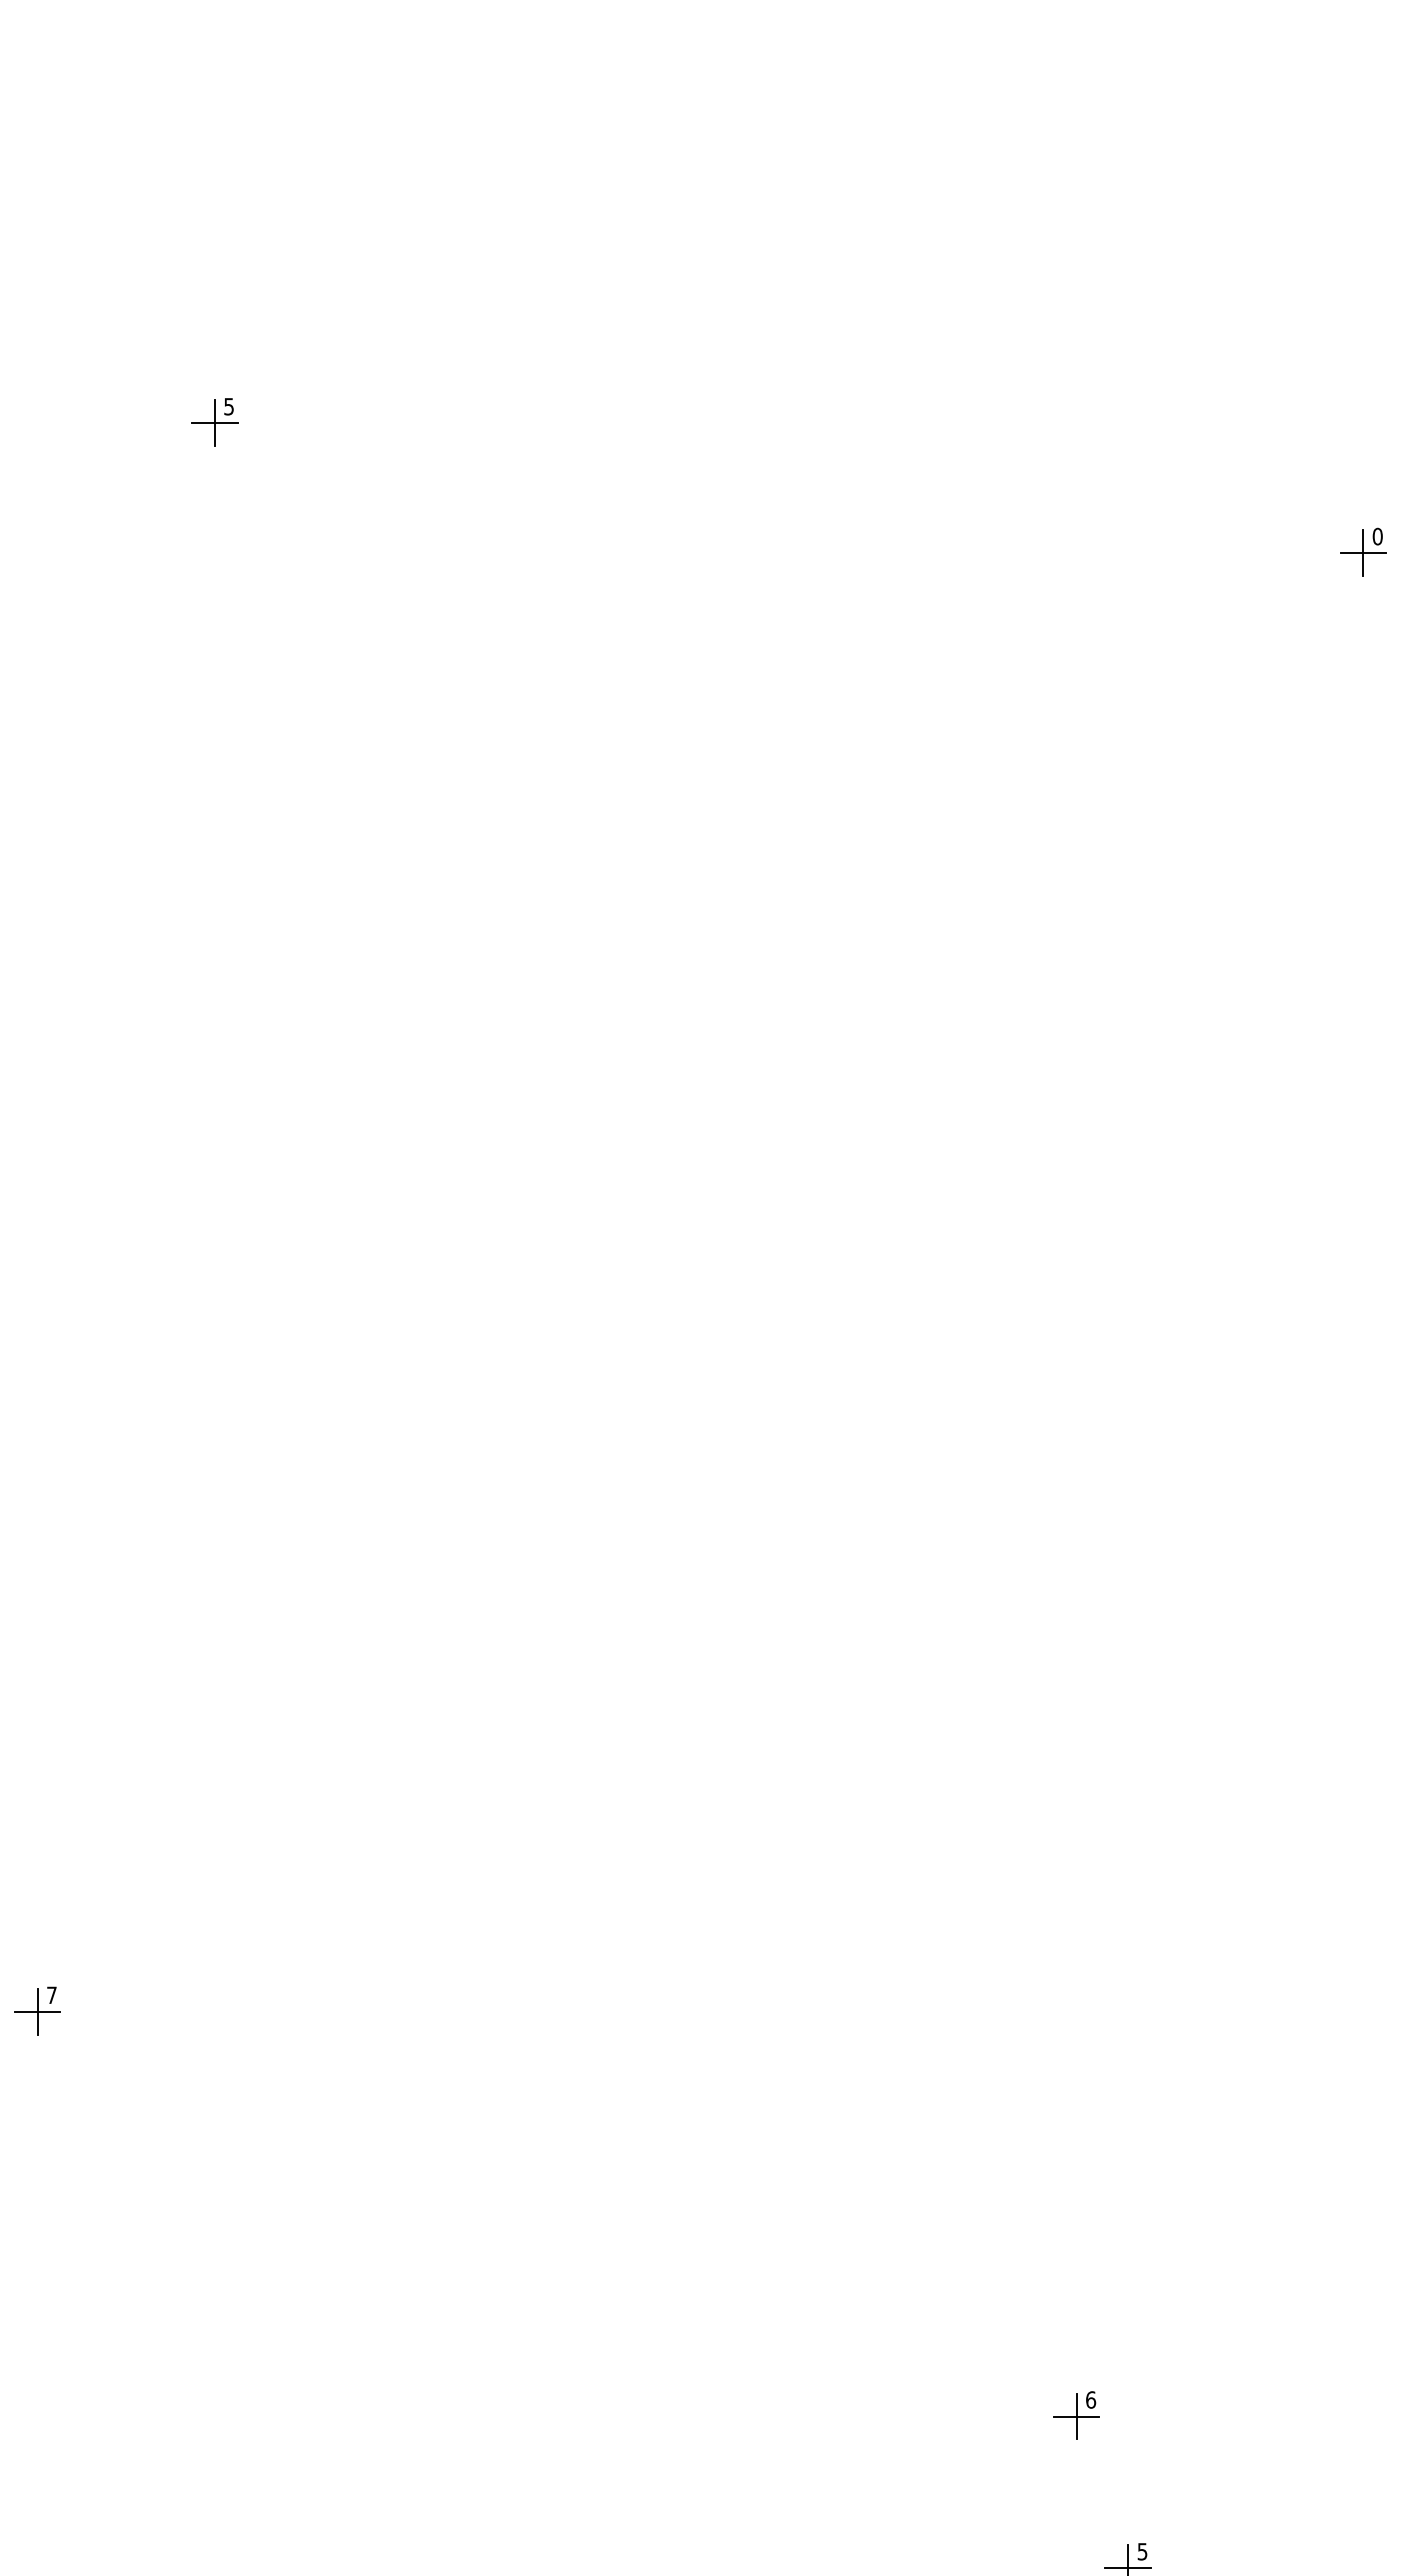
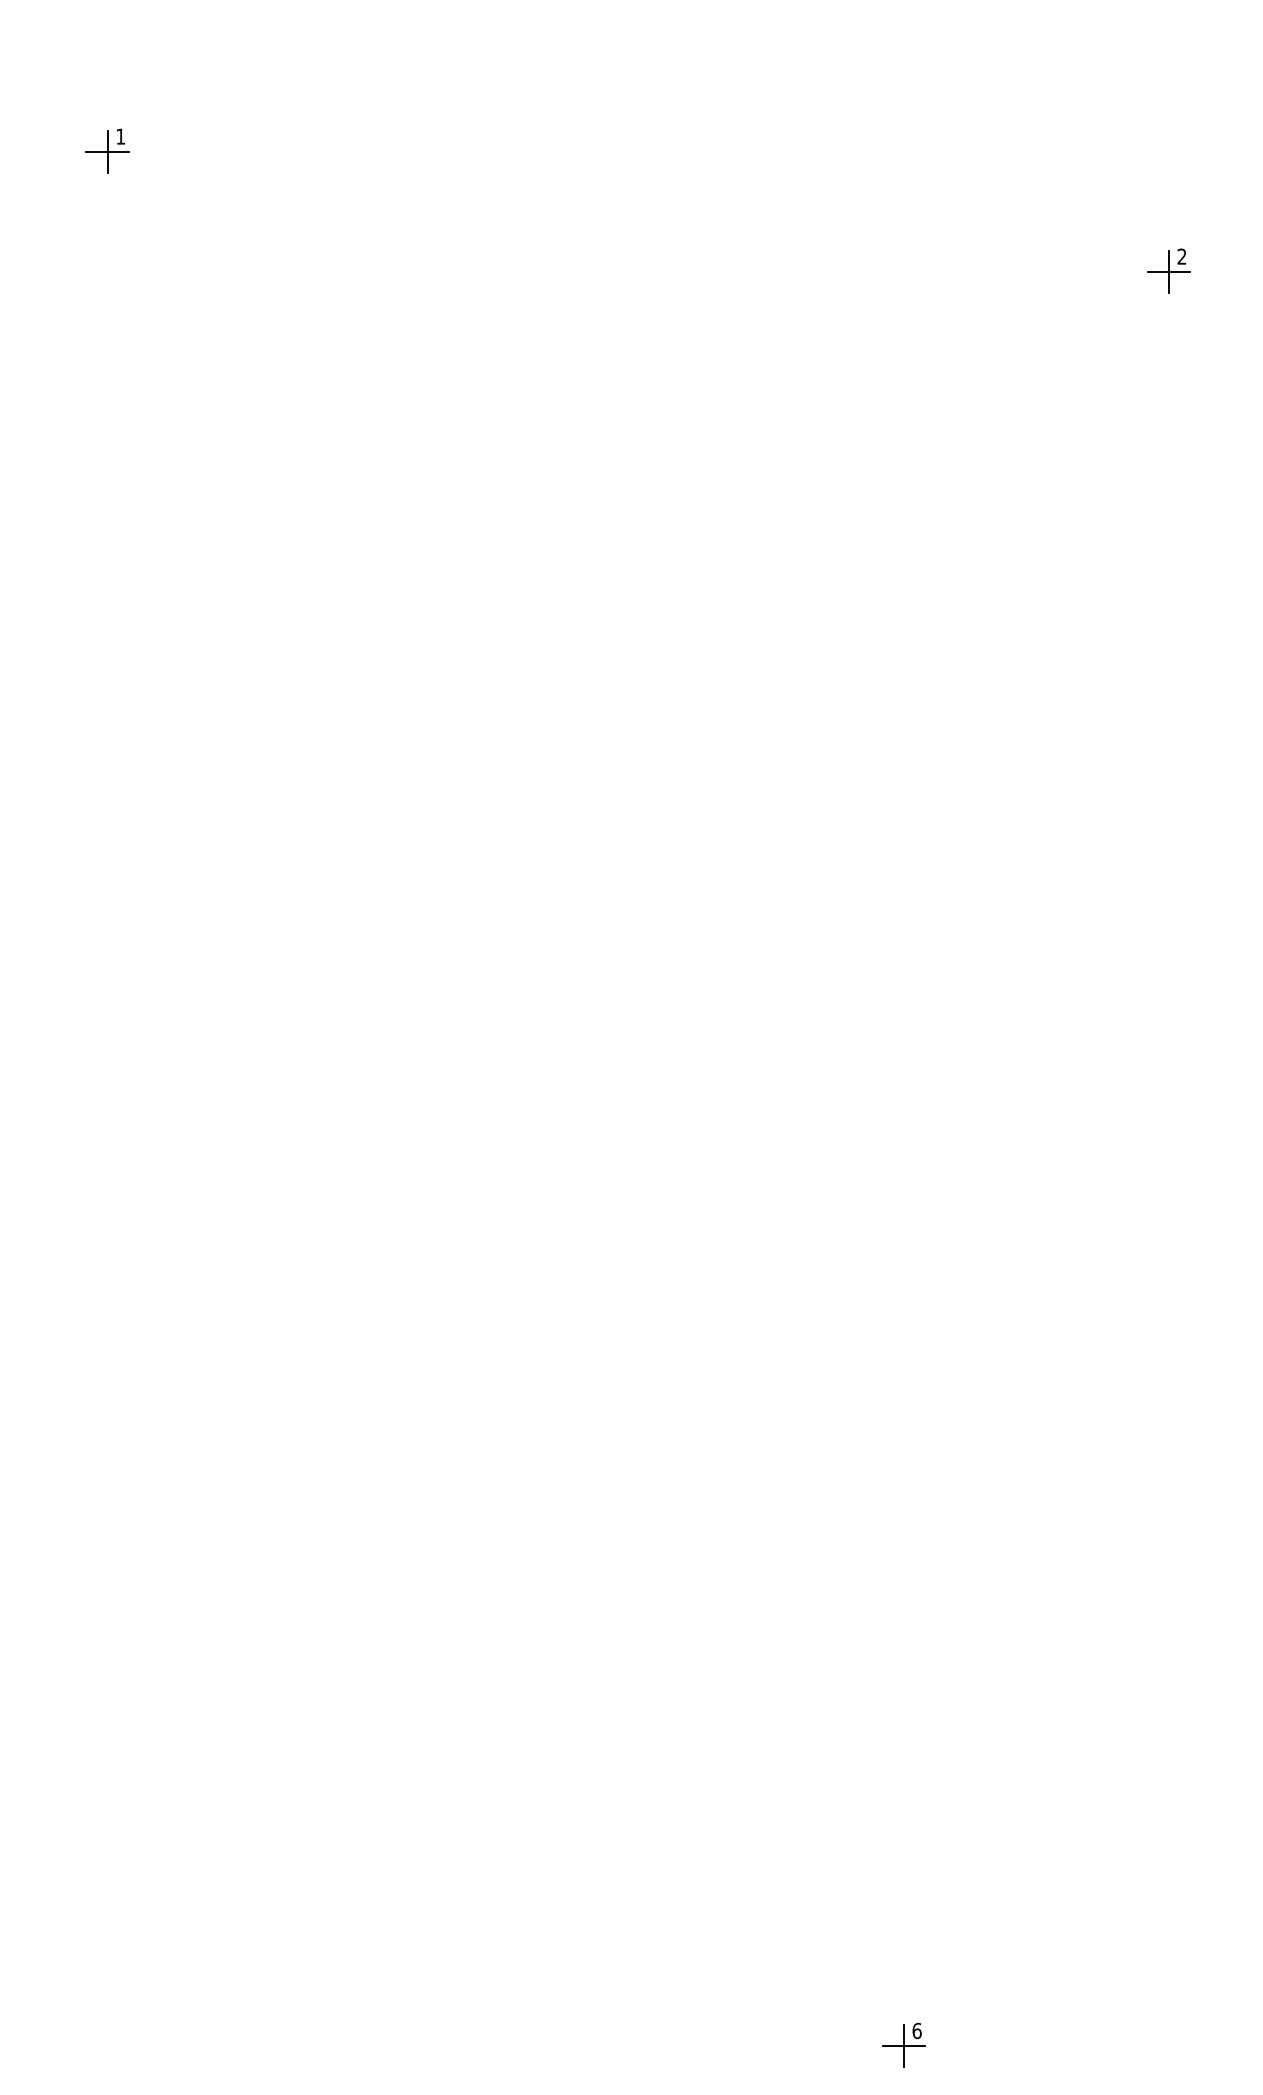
text: (228, 406) -> (120, 136), 5 -> 1
text: (1377, 536) -> (1181, 256), 0 -> 2
part: (1076, 2416) -> (903, 2046), moved

